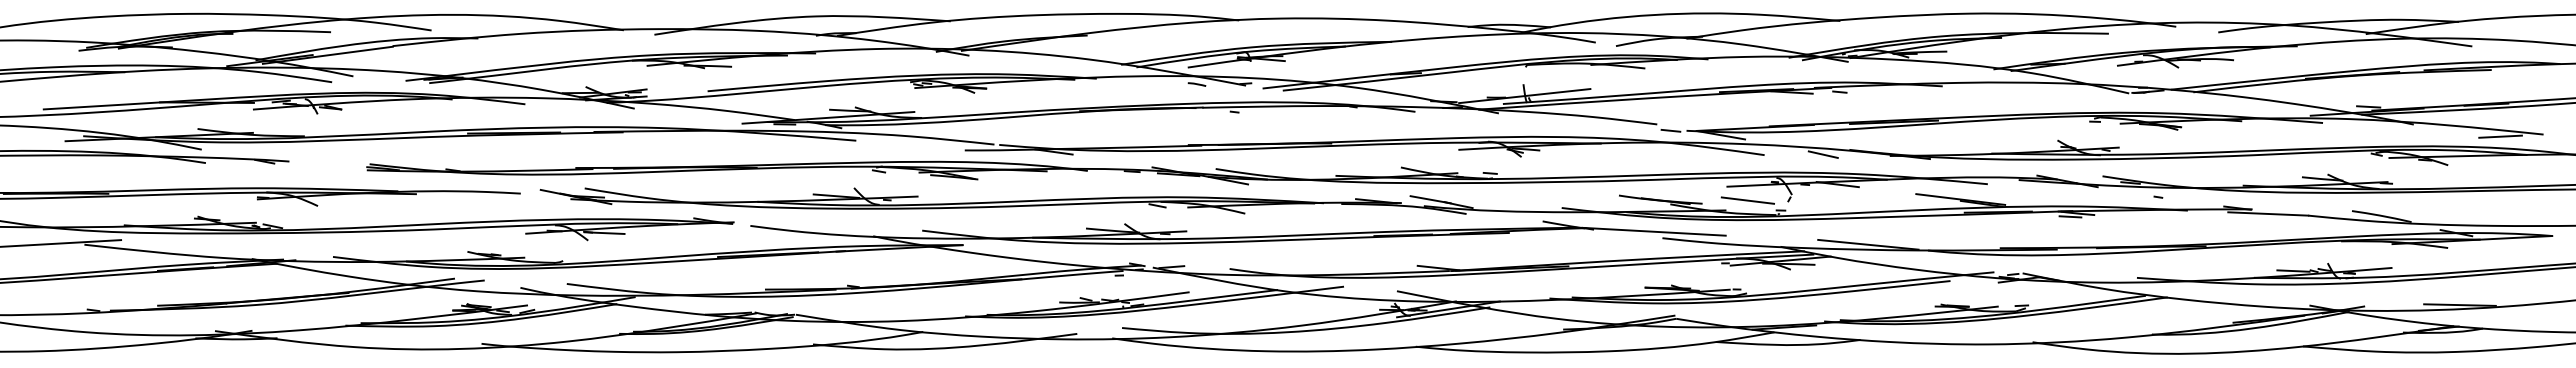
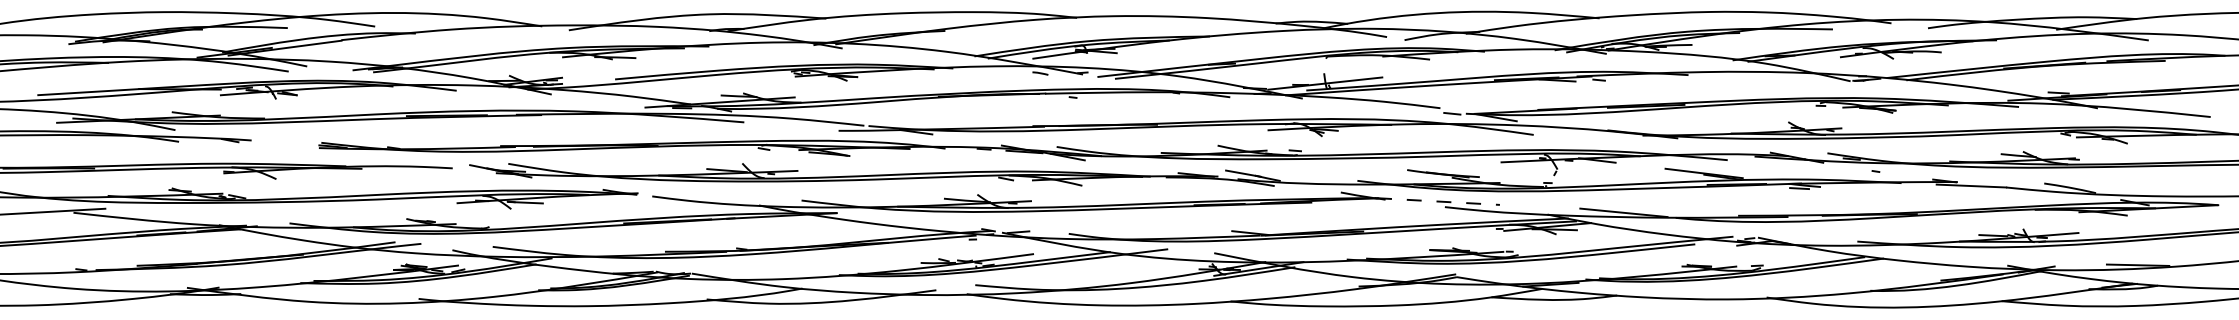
line: (2500, 136) -> (2173, 118), removed
line: (1822, 154) -> (1584, 134), removed
line: (1747, 200) -> (1518, 174), removed
line: (1655, 231) -> (1438, 201), solid -> dashed

